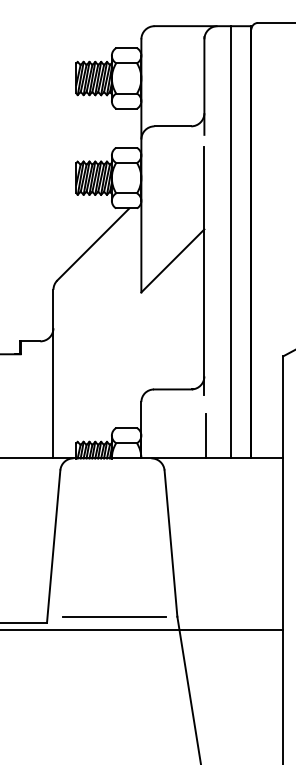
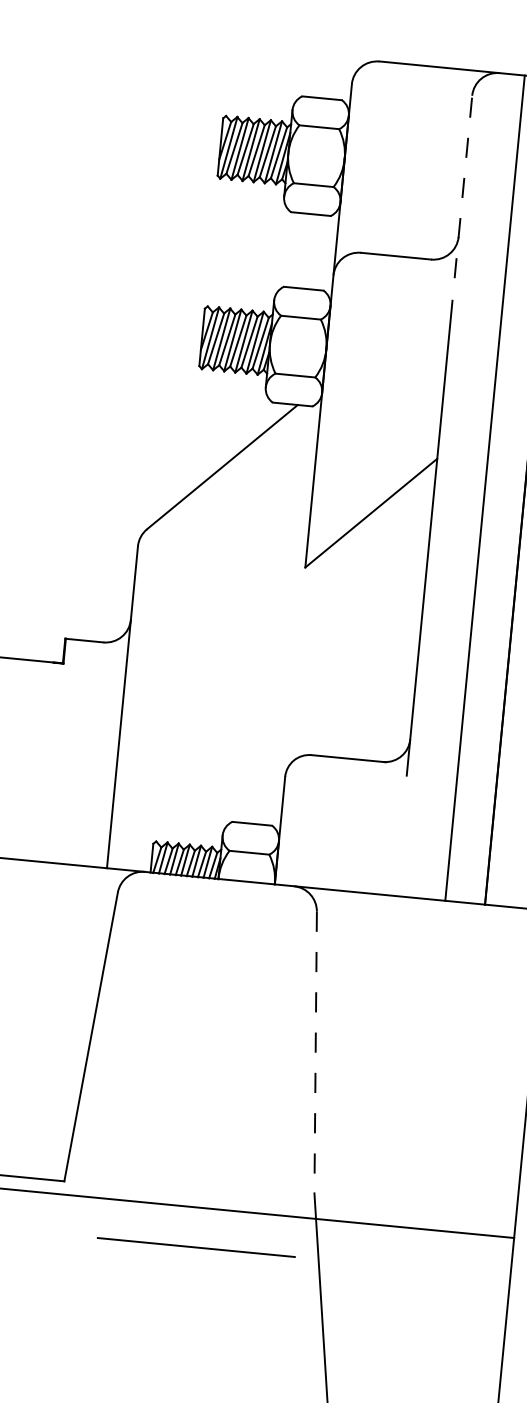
line: (204, 85) -> (463, 183), solid -> dashed
line: (205, 435) -> (401, 852), removed
line: (171, 544) -> (316, 1054), solid -> dashed
line: (114, 616) -> (195, 1247), moved

